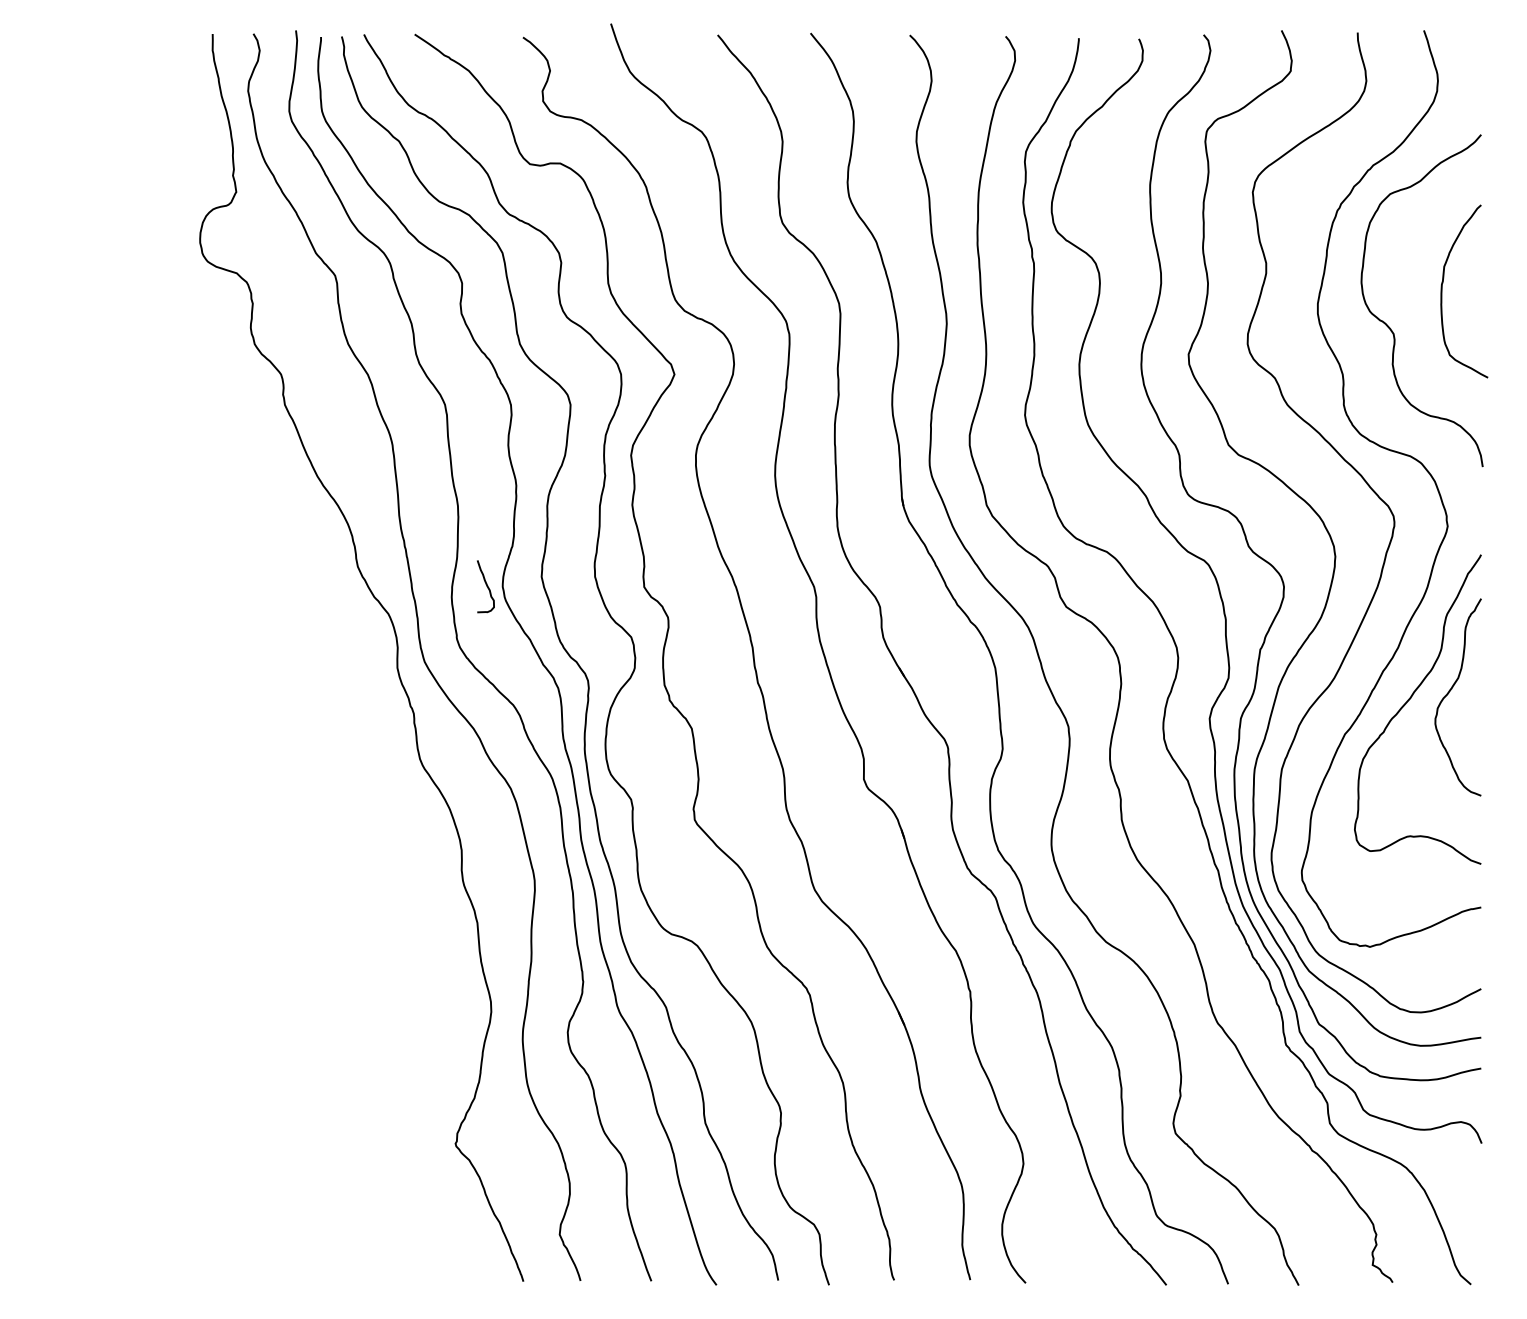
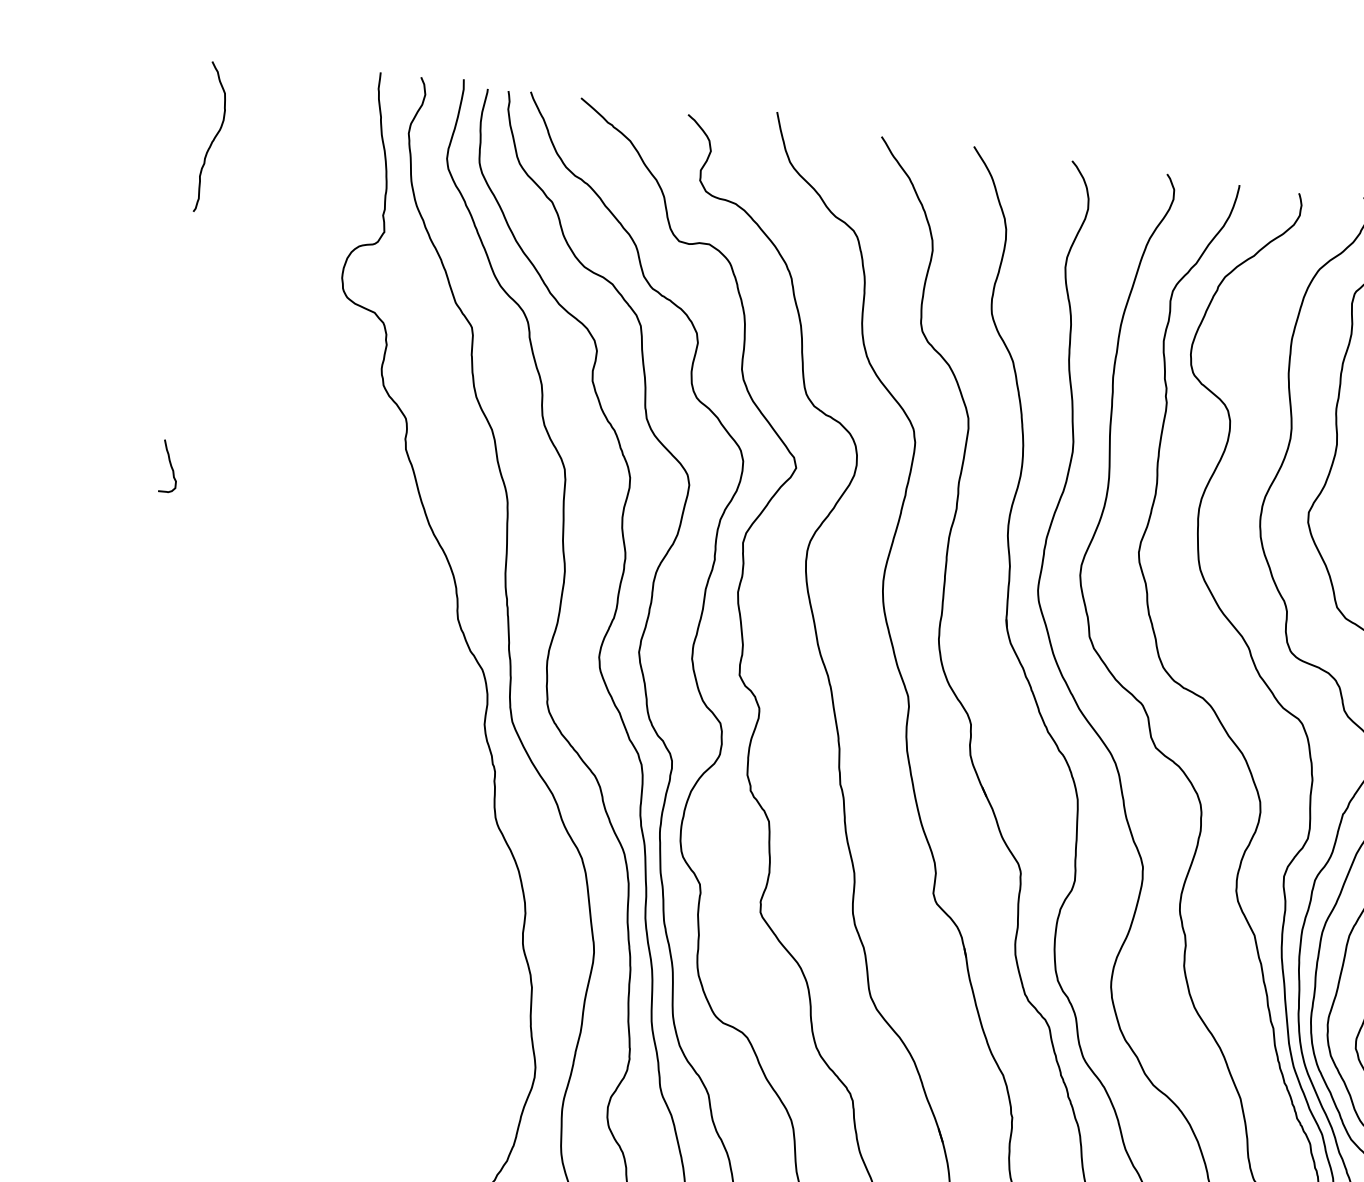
curve: (55, 119) -> (214, 137), added
curve: (486, 586) -> (170, 466), moved

